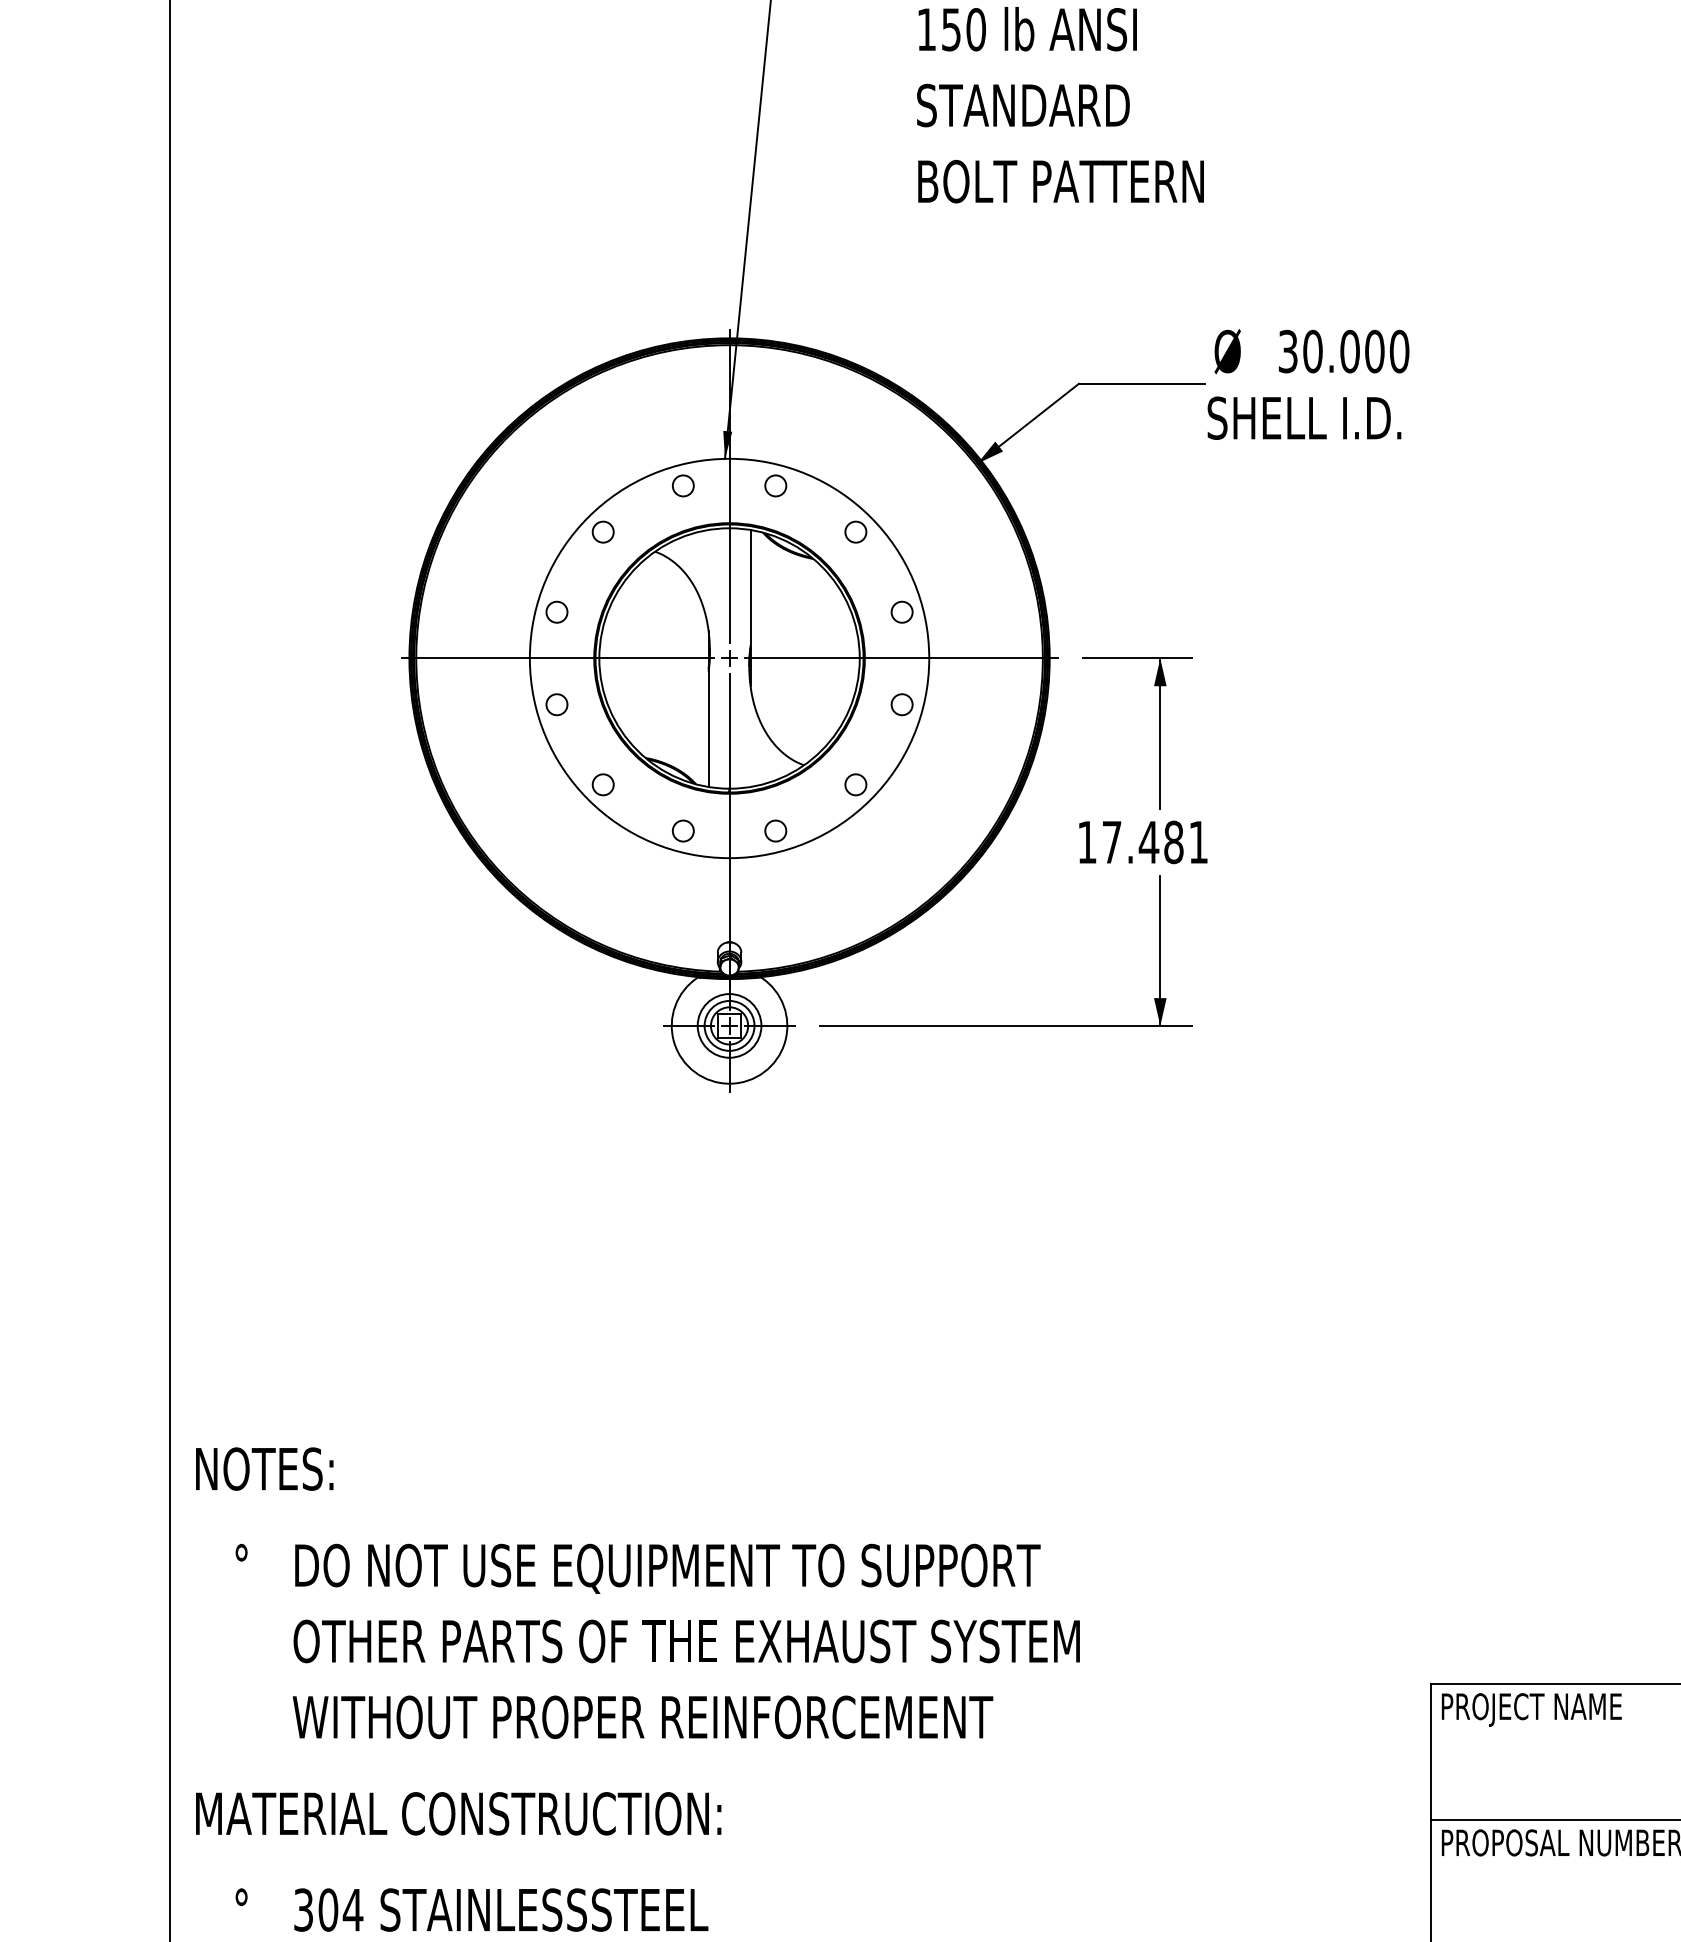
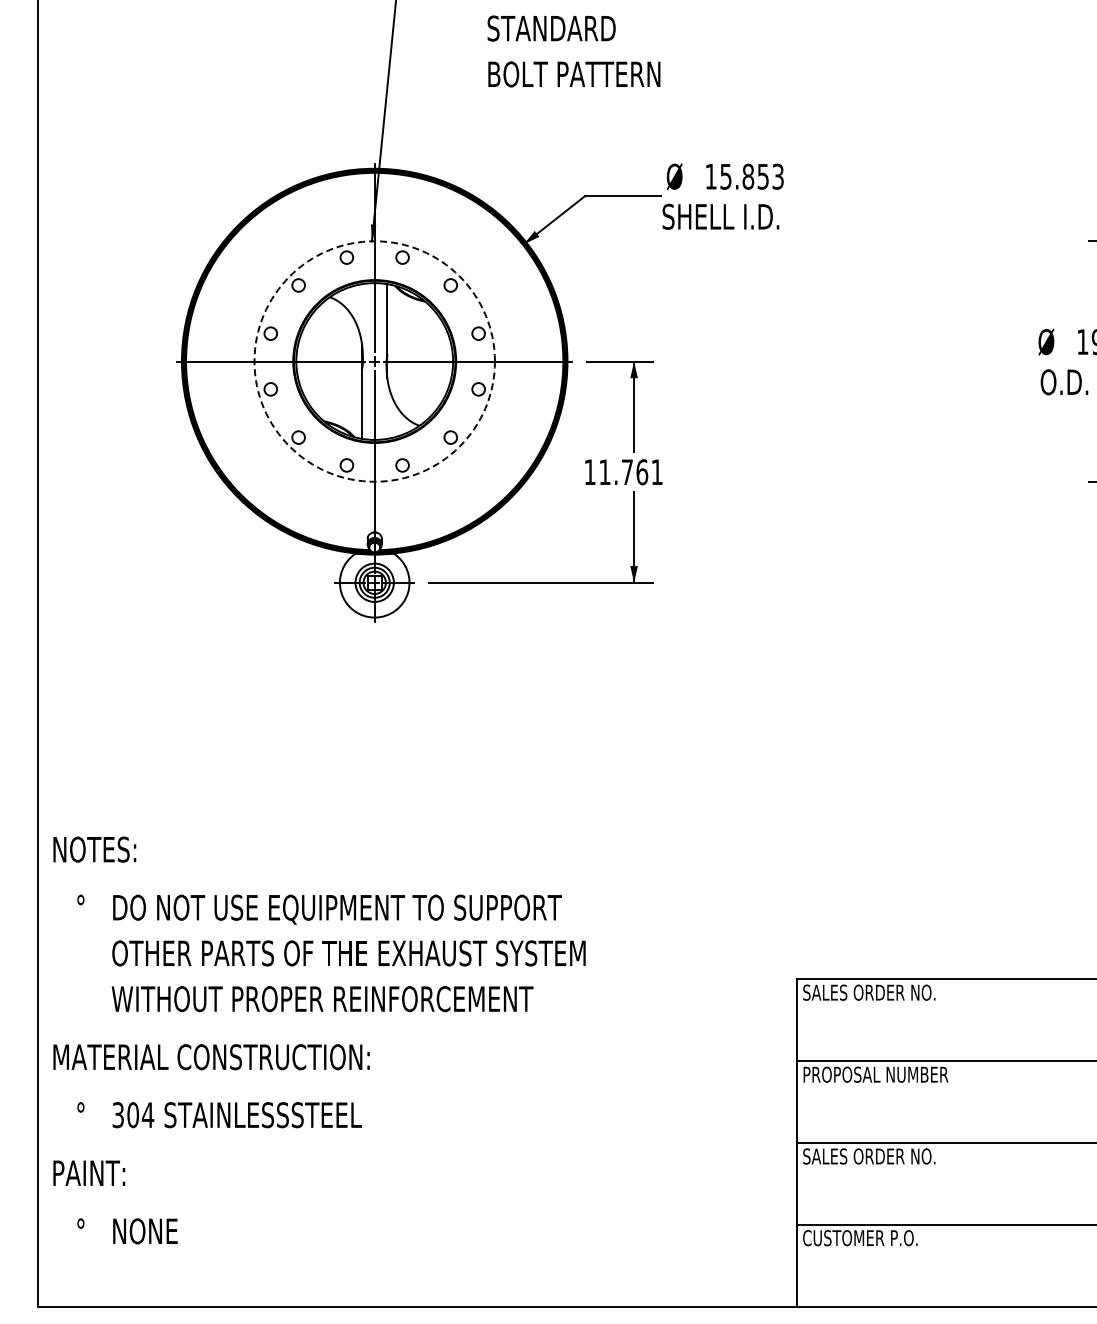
text: (1343, 351) -> (744, 176), 30.000 -> 15.853
circle: (729, 658) -> (374, 361), solid -> dashed
text: (1142, 842) -> (623, 472), 17.481 -> 11.761
text: (1551, 1709) -> (869, 994), PROJECT NAME -> SALES ORDER NO.

